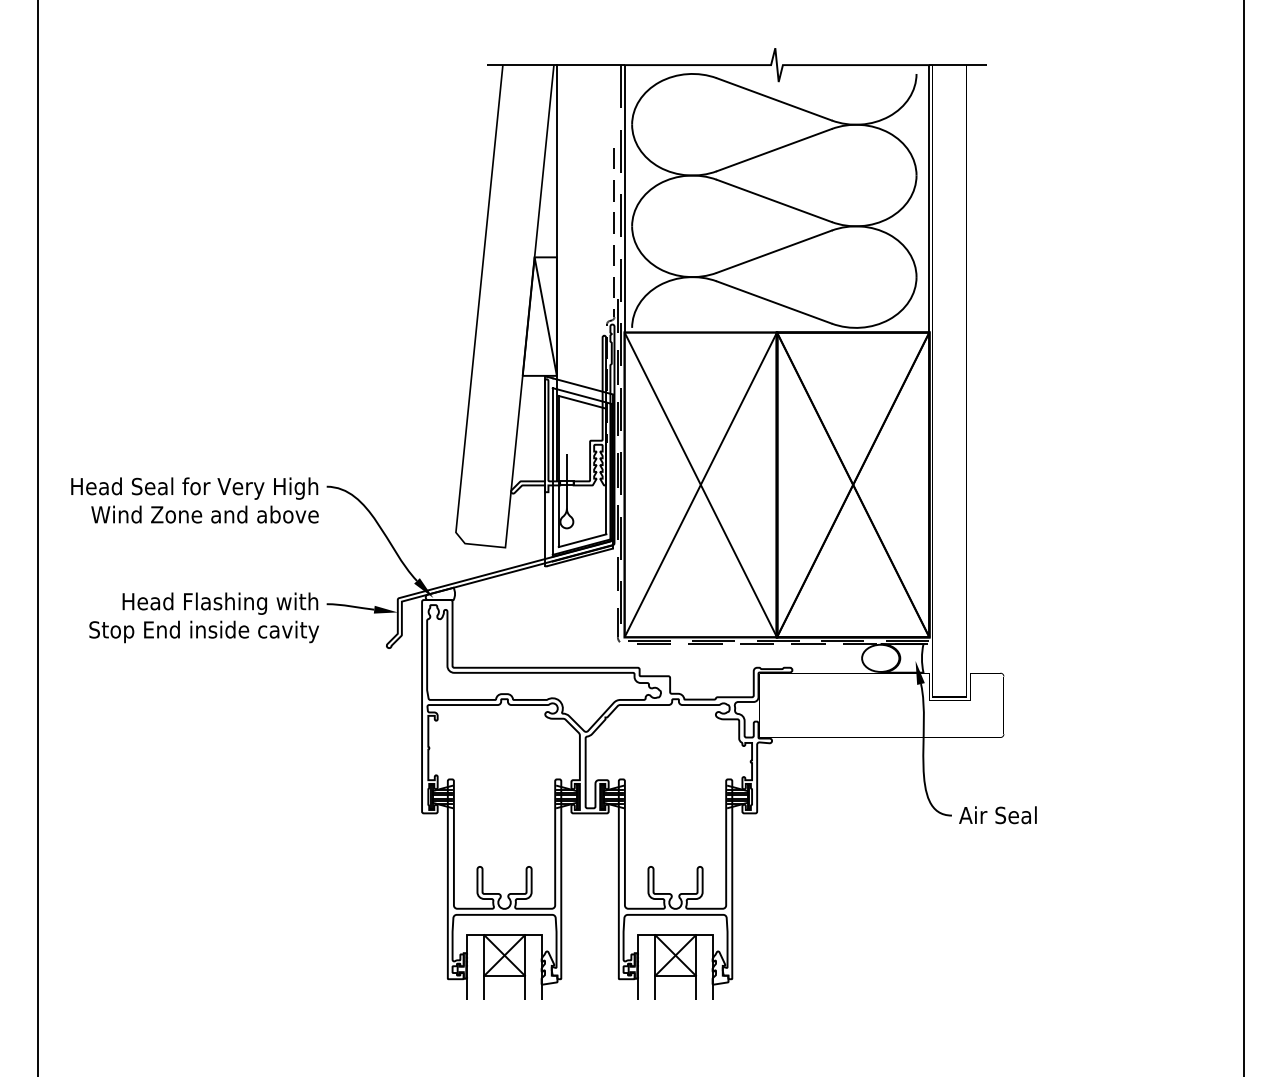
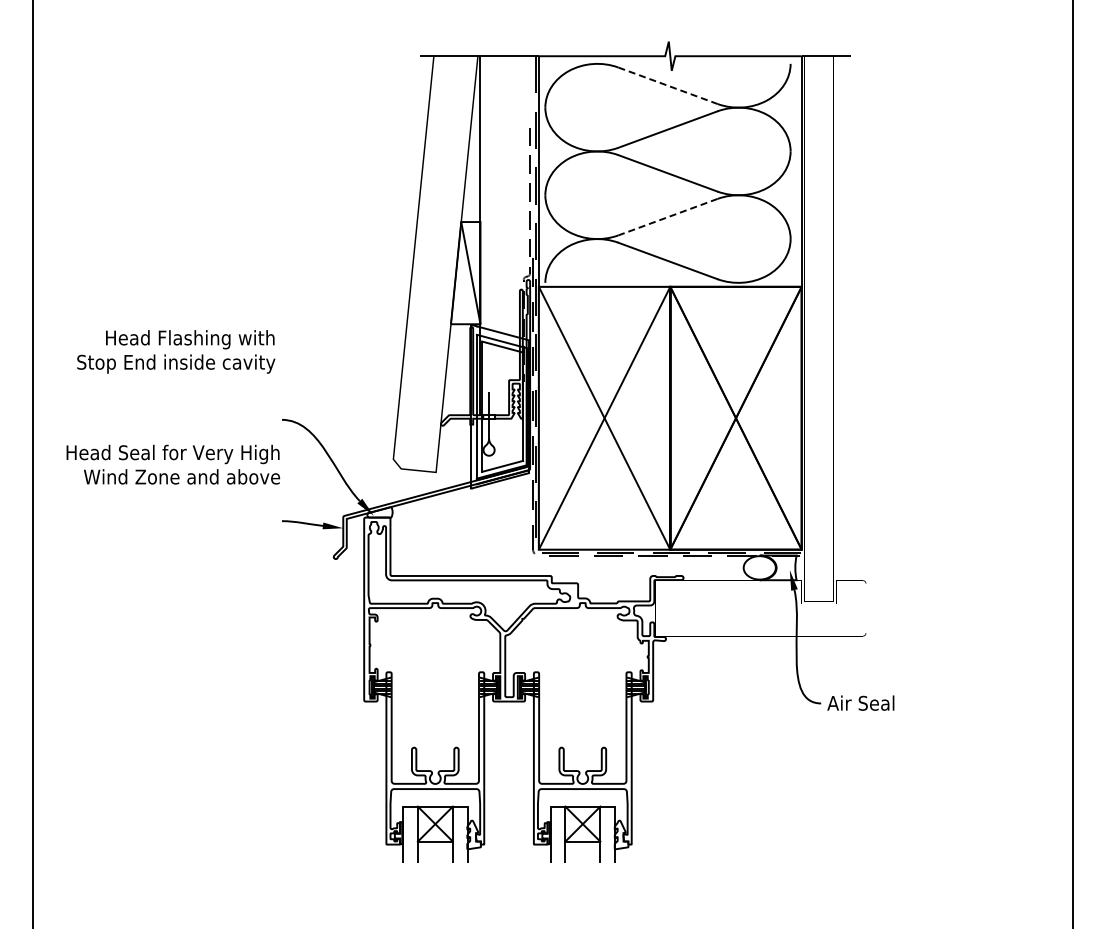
line: (773, 99) -> (667, 85), solid -> dashed
line: (773, 252) -> (667, 217), solid -> dashed
text: (195, 500) -> (173, 464), moved
text: (204, 617) -> (176, 351), moved

